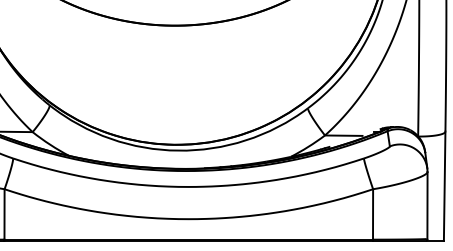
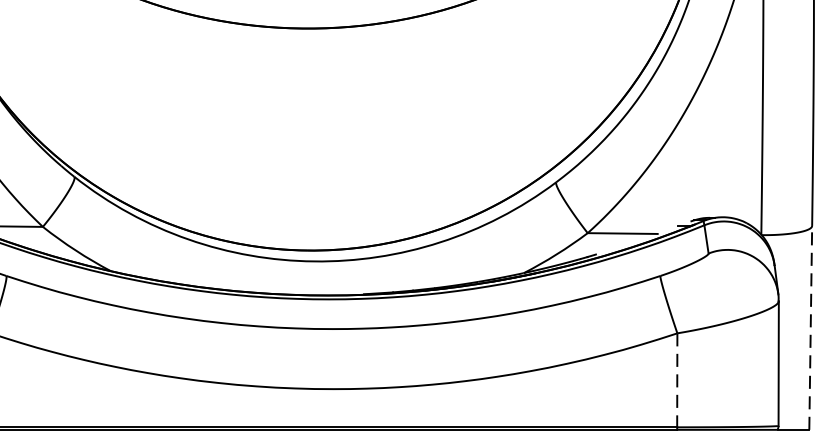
line: (444, 186) -> (810, 328), solid -> dashed
line: (373, 214) -> (678, 380), solid -> dashed

